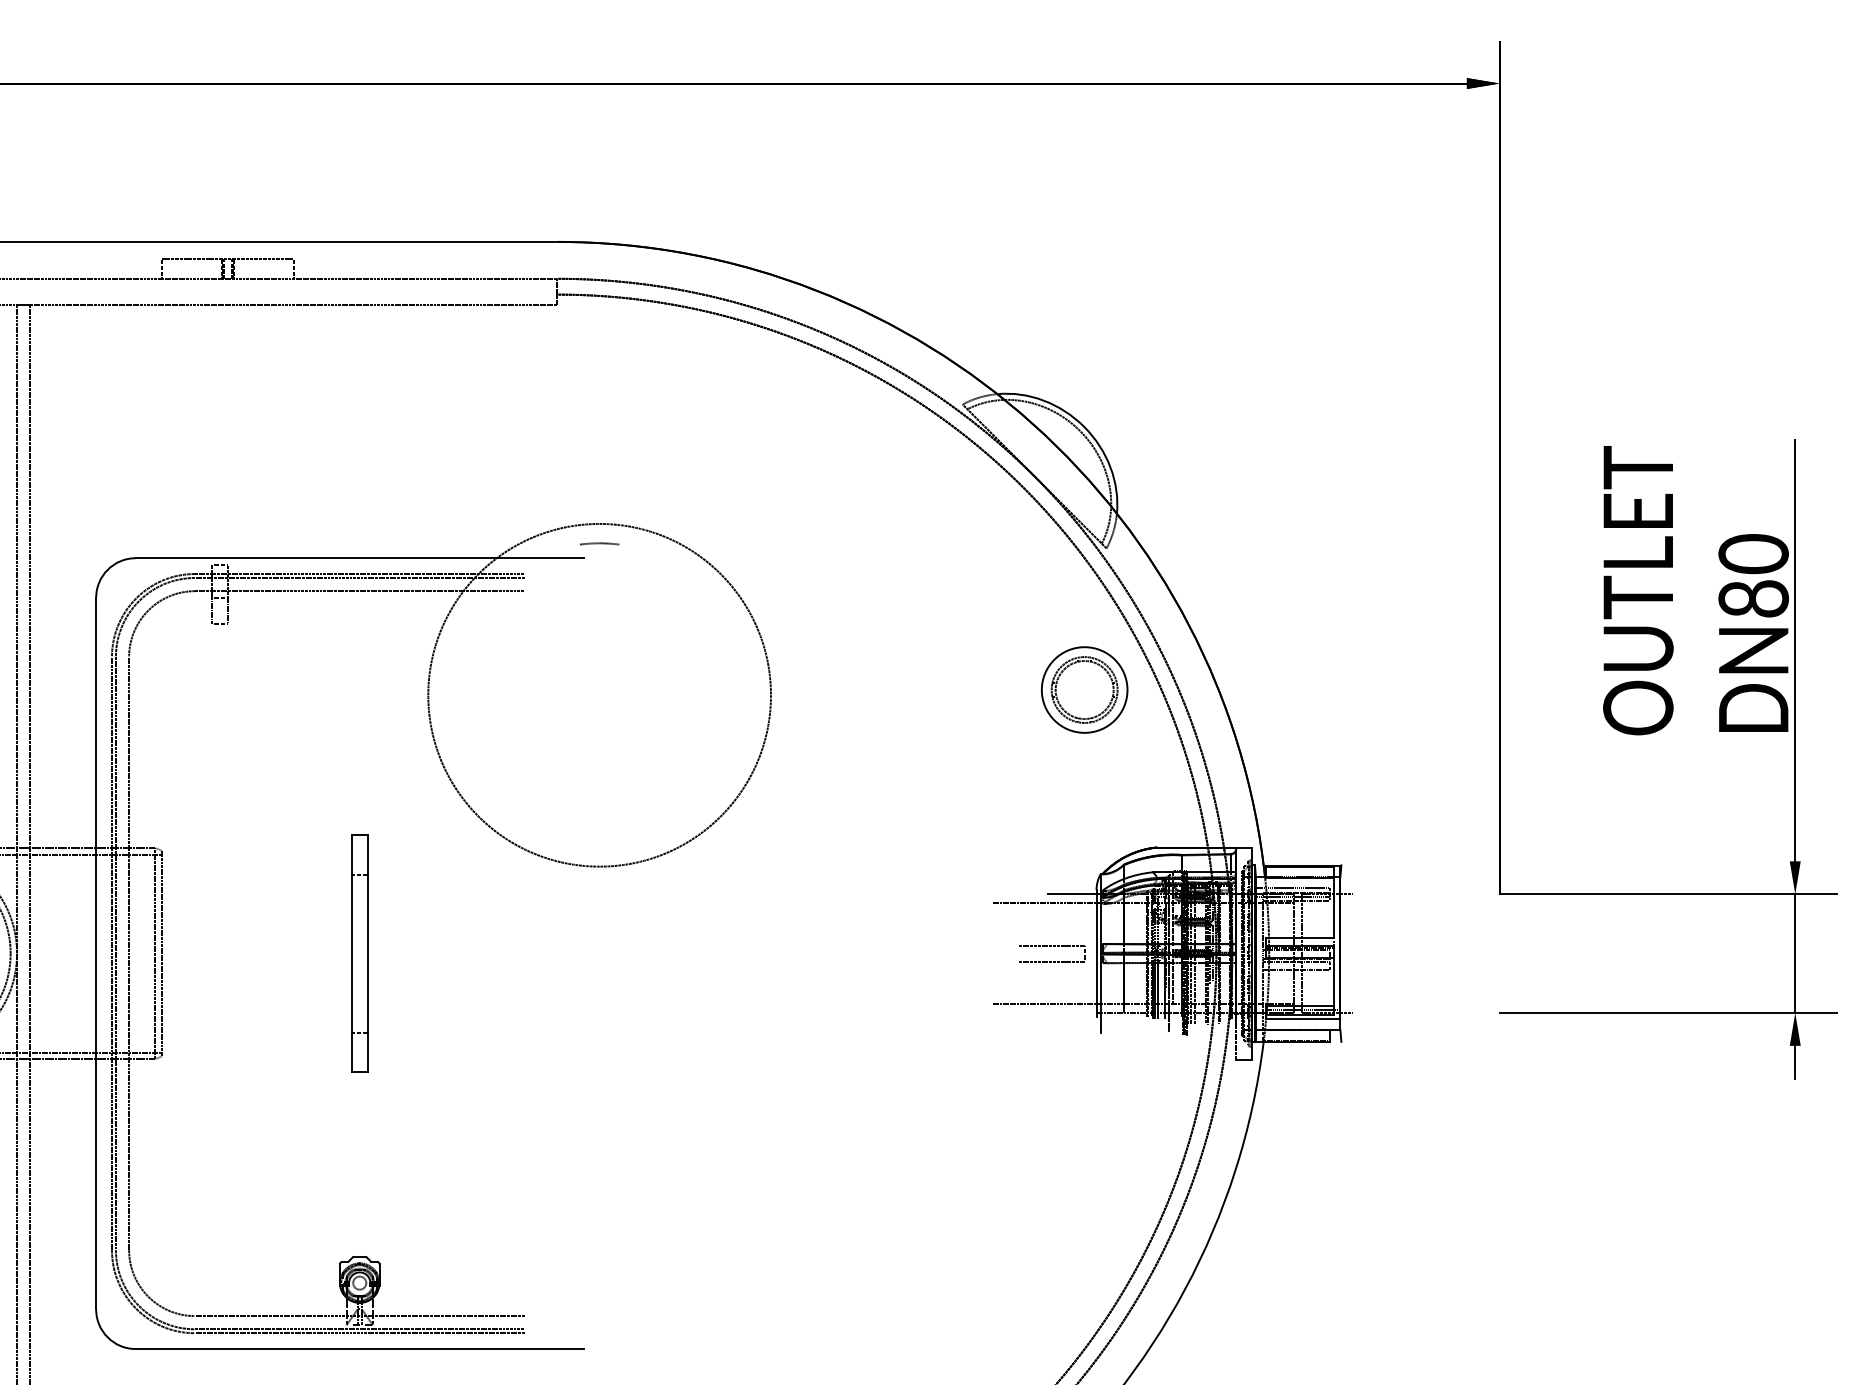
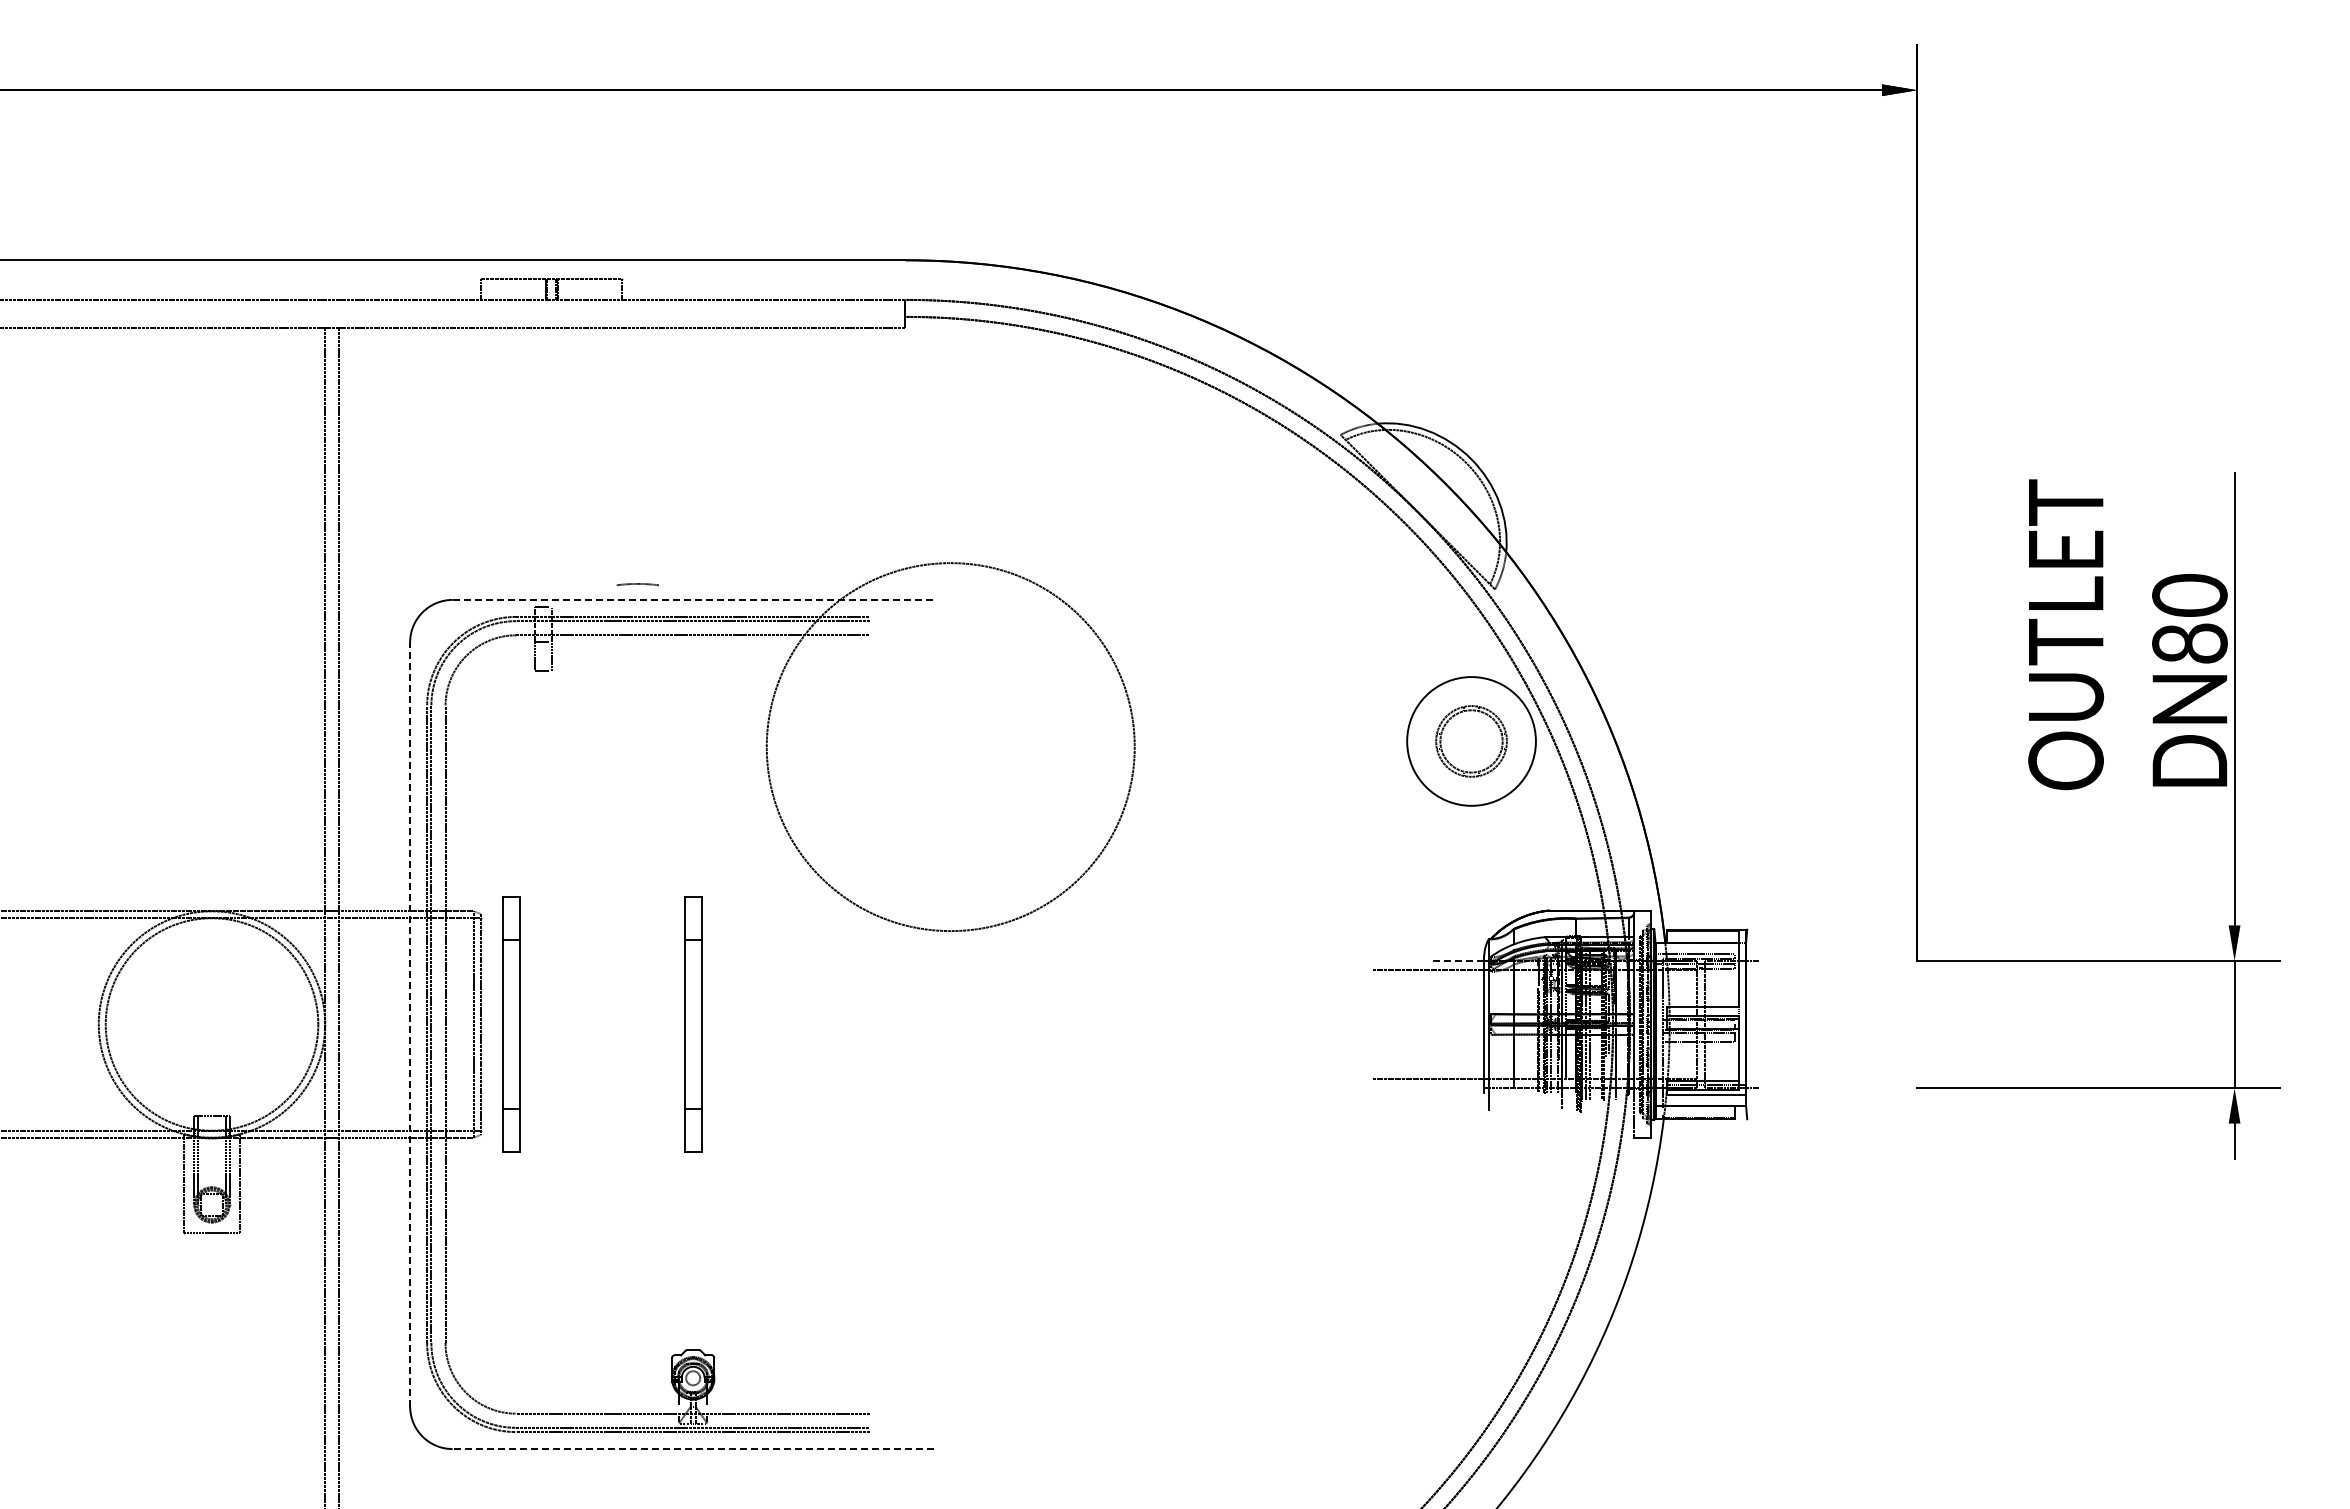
arc: (599, 543) -> (637, 584), moved
line: (360, 557) -> (693, 599), solid -> dashed
circle: (1084, 690) -> (1471, 741), size x1.4
line: (1071, 894) -> (1457, 960), solid -> dashed
part: (1052, 946) -> (1436, 1016), removed
line: (96, 953) -> (410, 1024), solid -> dashed
part: (190, 953) -> (511, 1024), added
line: (360, 1349) -> (693, 1449), solid -> dashed

